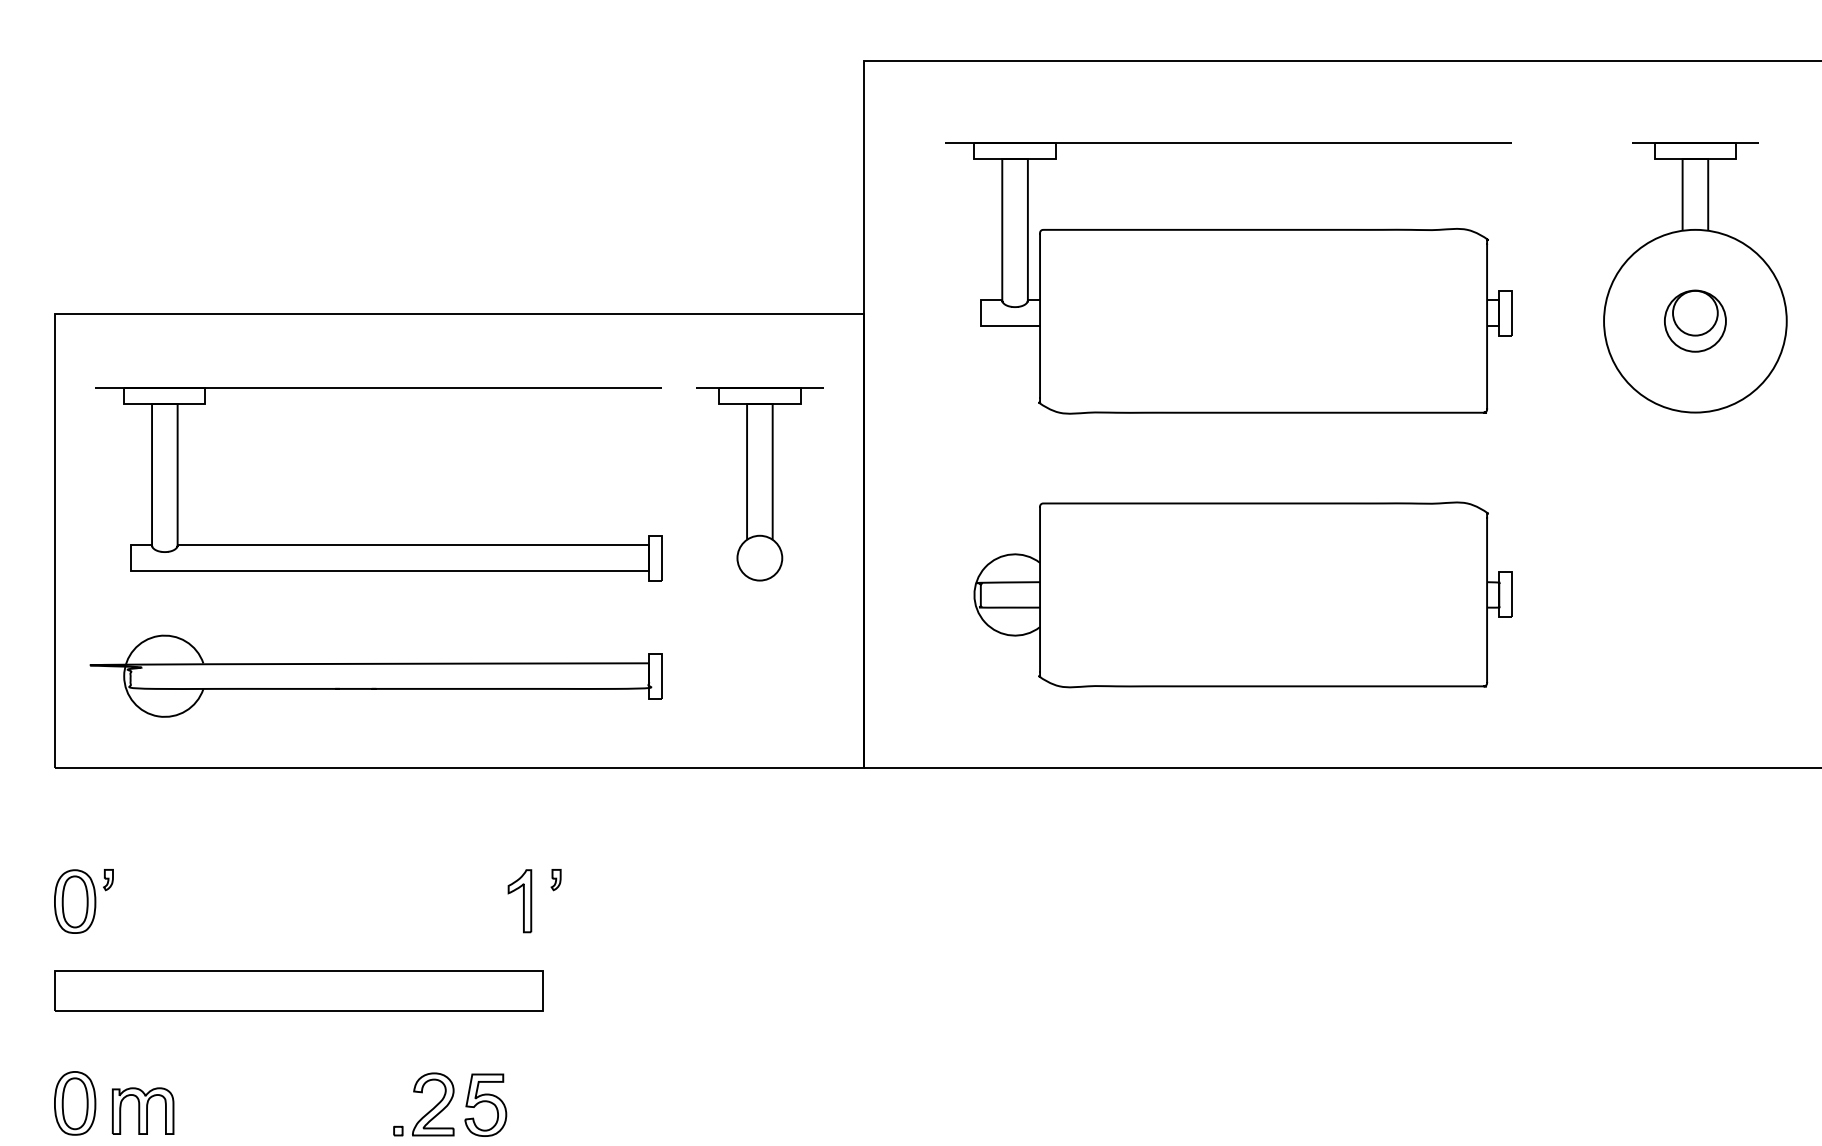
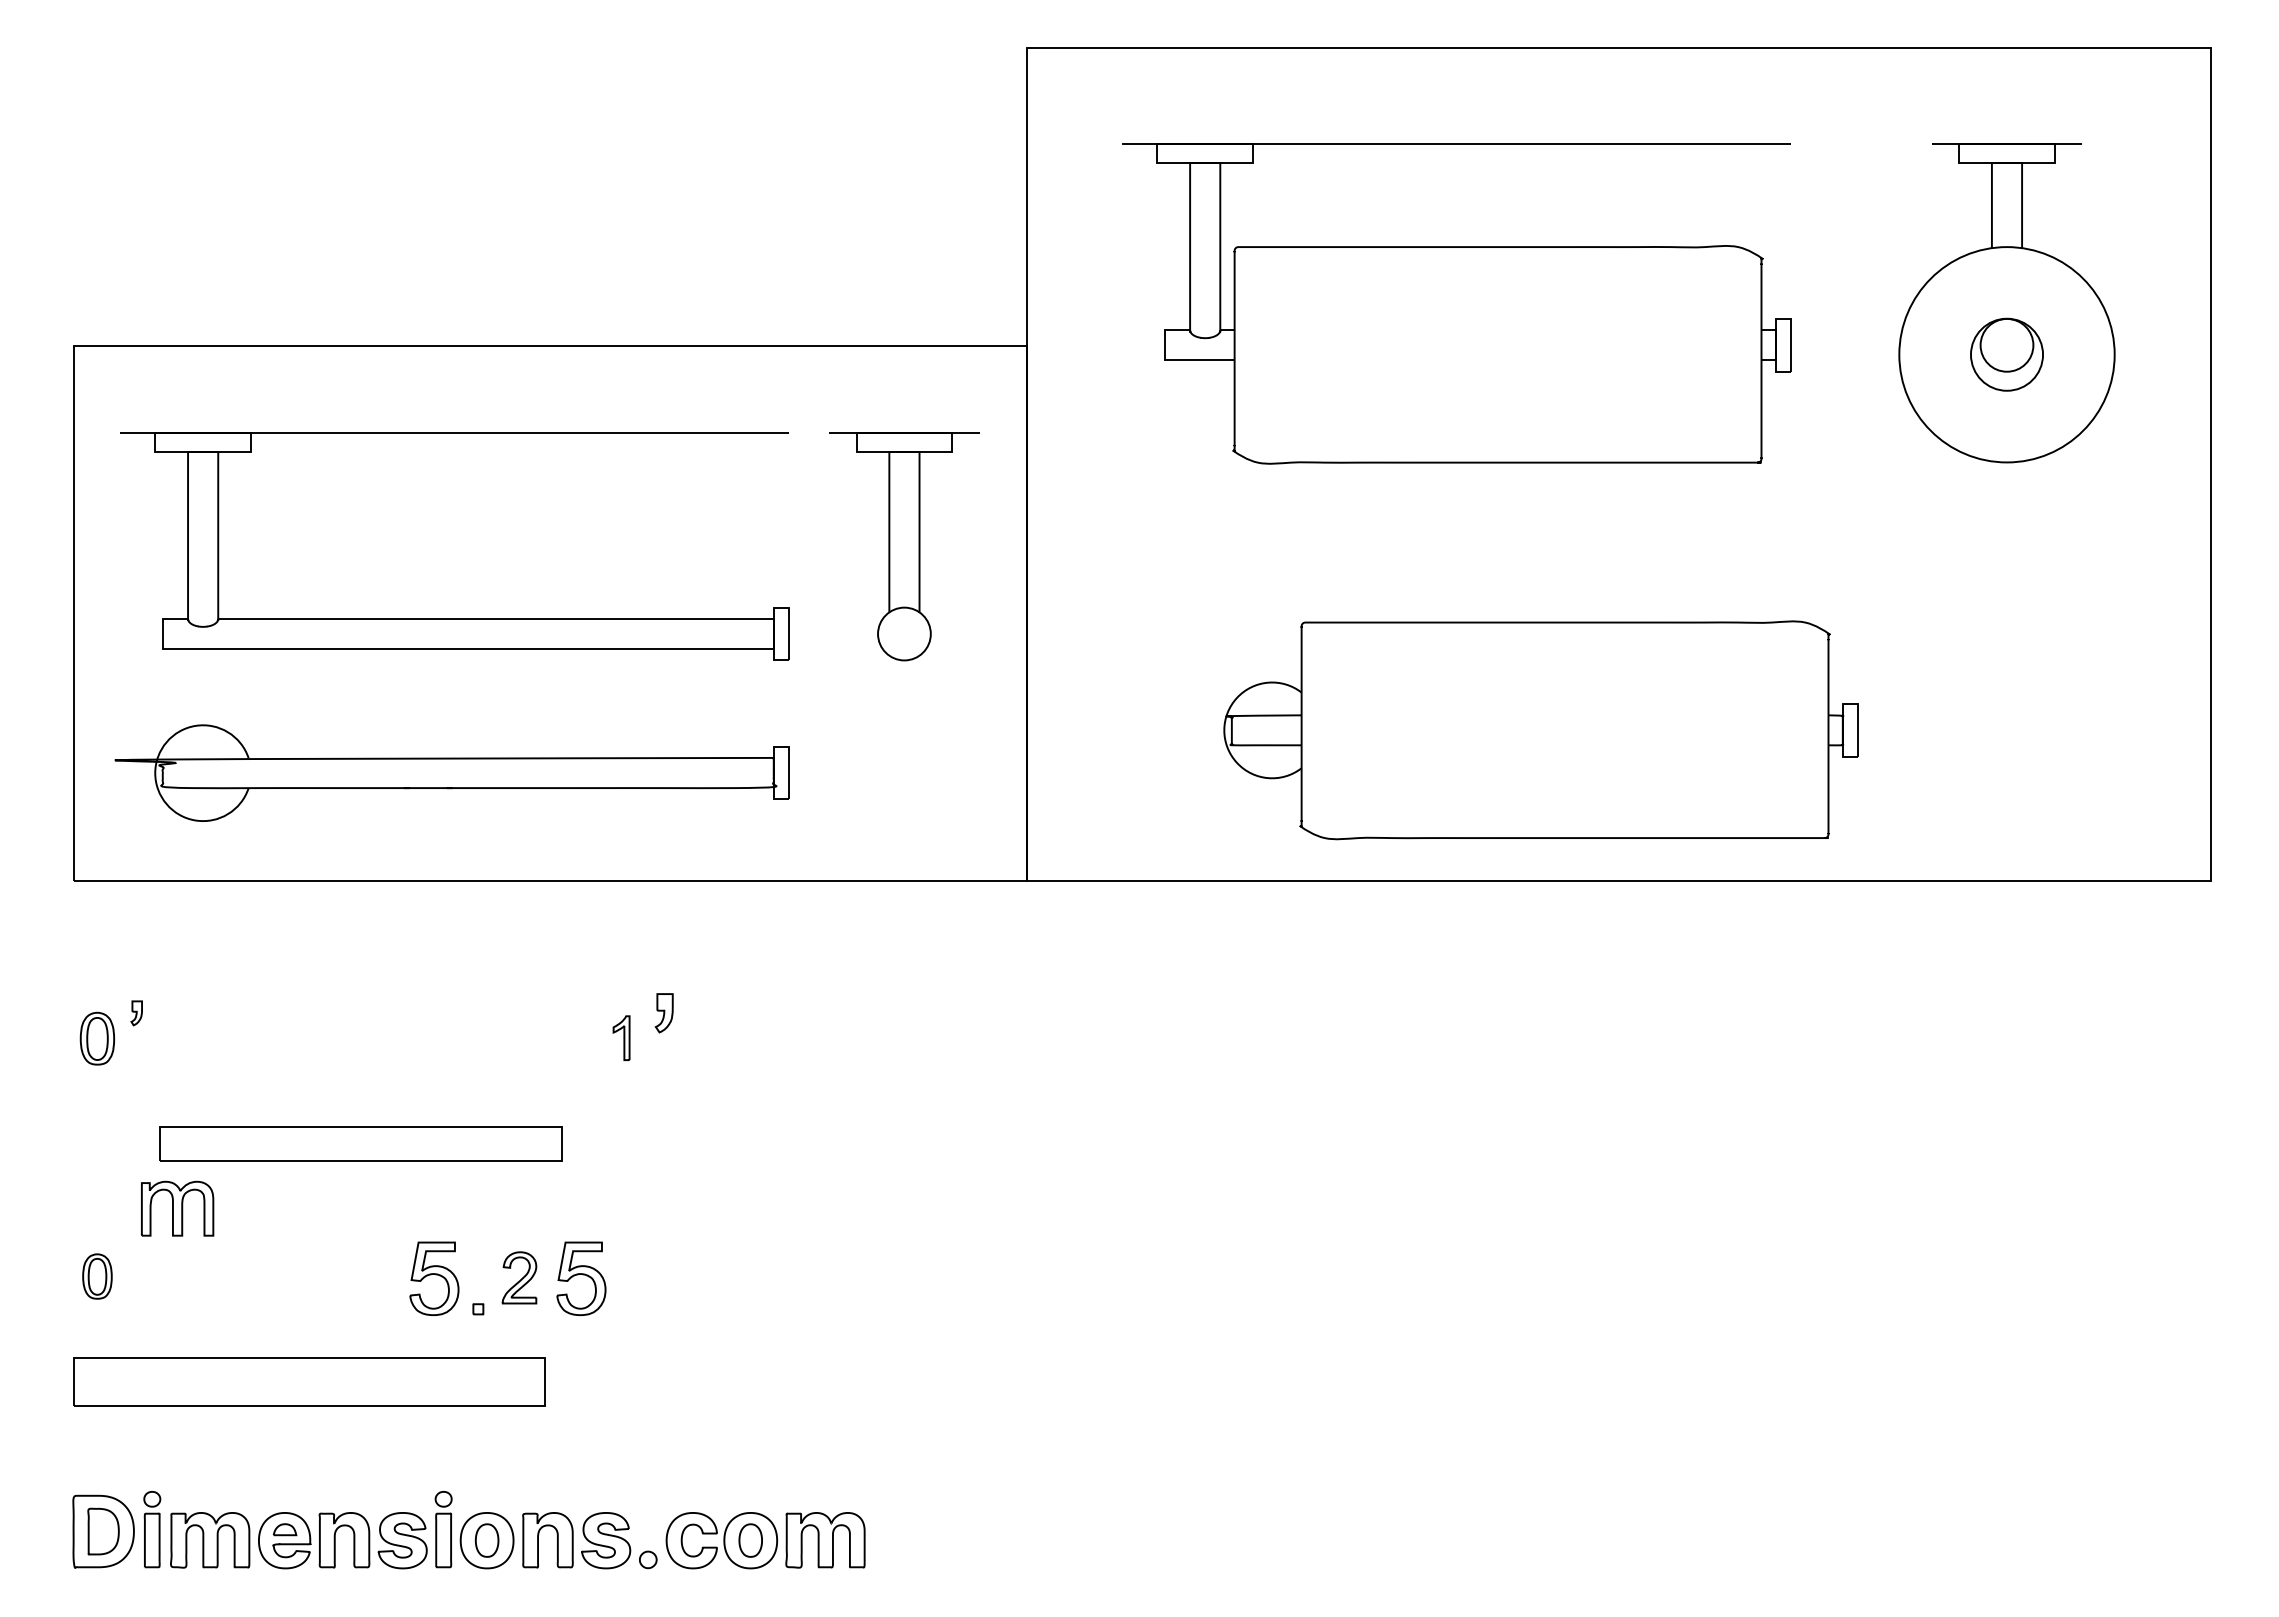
part: (1242, 595) -> (1540, 730), moved
part: (556, 880) -> (664, 1013), size x1.6
part: (519, 900) -> (621, 1037), size x0.6
part: (75, 901) -> (97, 1038), size x0.7
part: (298, 990) -> (360, 1143), size x0.7
part: (75, 1103) -> (97, 1276), size x0.6
part: (433, 1104) -> (519, 1277), size x0.7
part: (361, 1105) -> (434, 1278), added
part: (143, 1110) -> (177, 1208), moved

